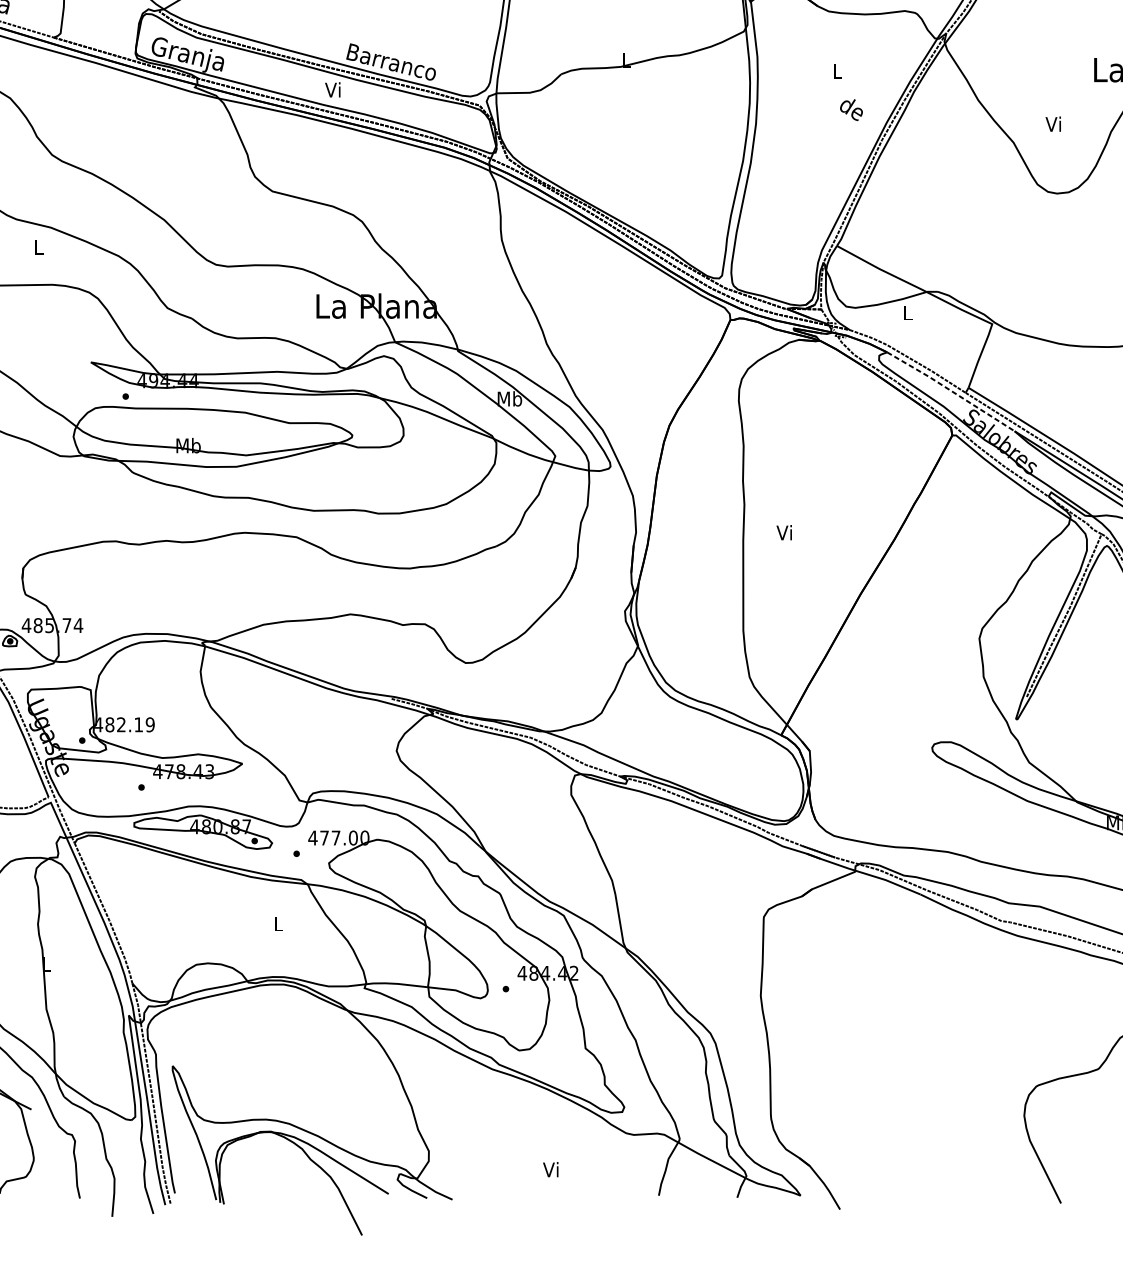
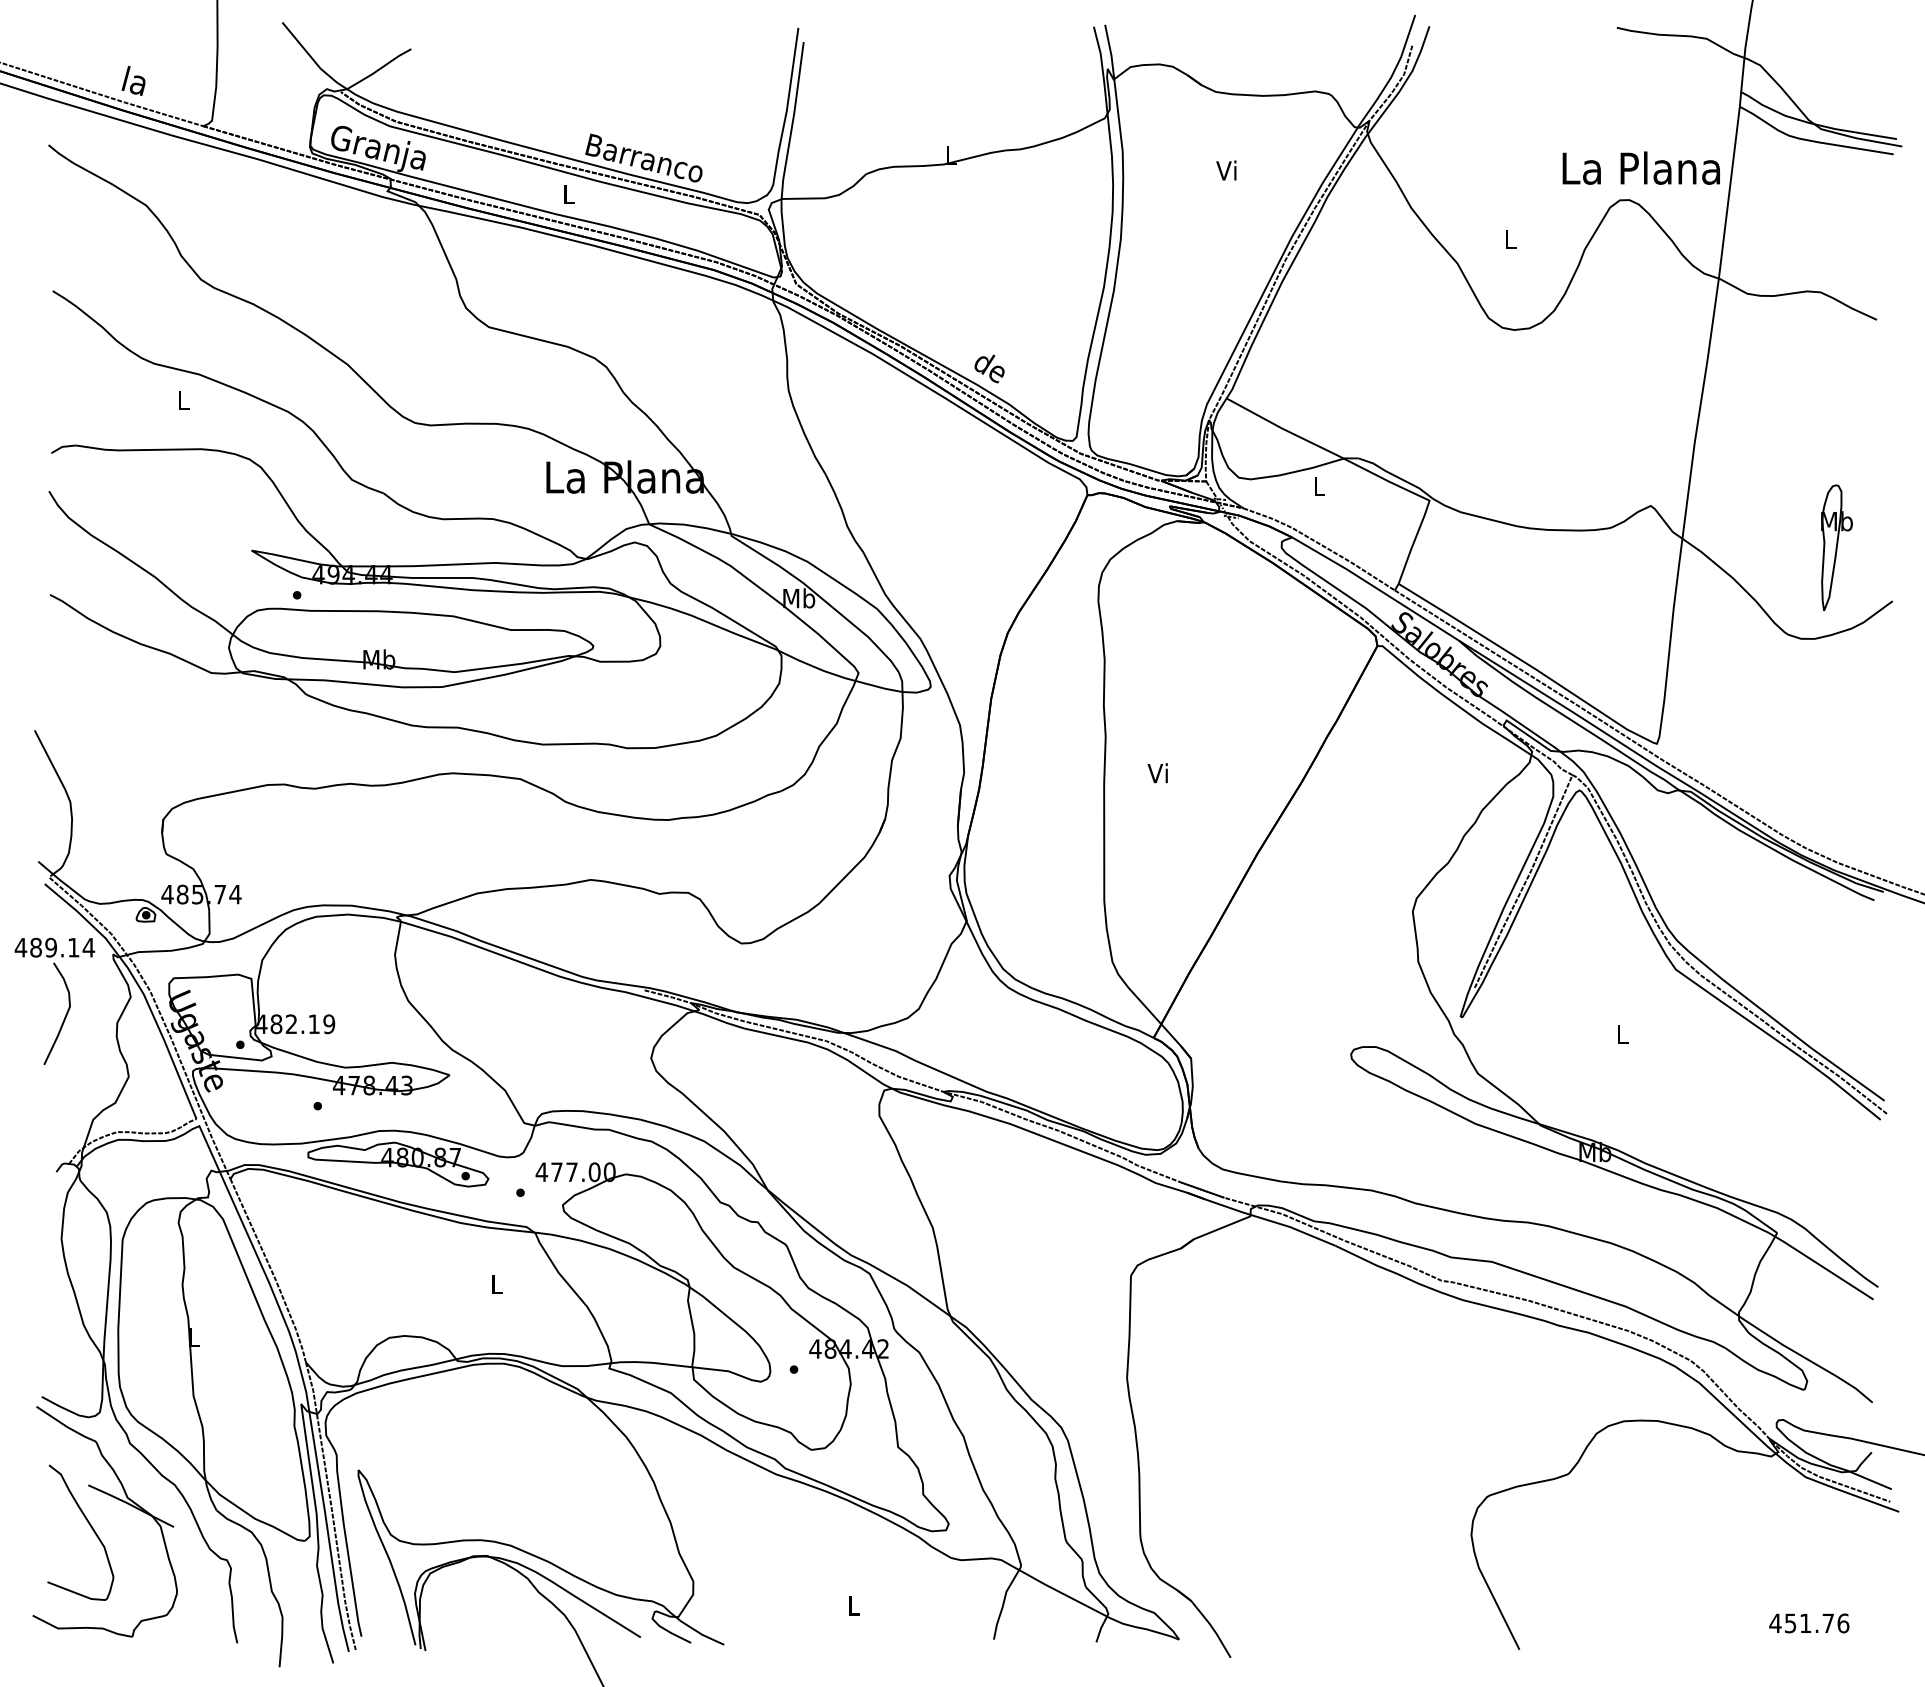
text: (836, 71) -> (1226, 170), L -> Vi
text: (332, 89) -> (567, 194), Vi -> L
text: (851, 109) -> (989, 368), moved
text: (1053, 124) -> (1509, 239), Vi -> L
line: (950, 390) -> (1375, 587), dashed -> solid
text: (550, 1169) -> (852, 1605), Vi -> L

